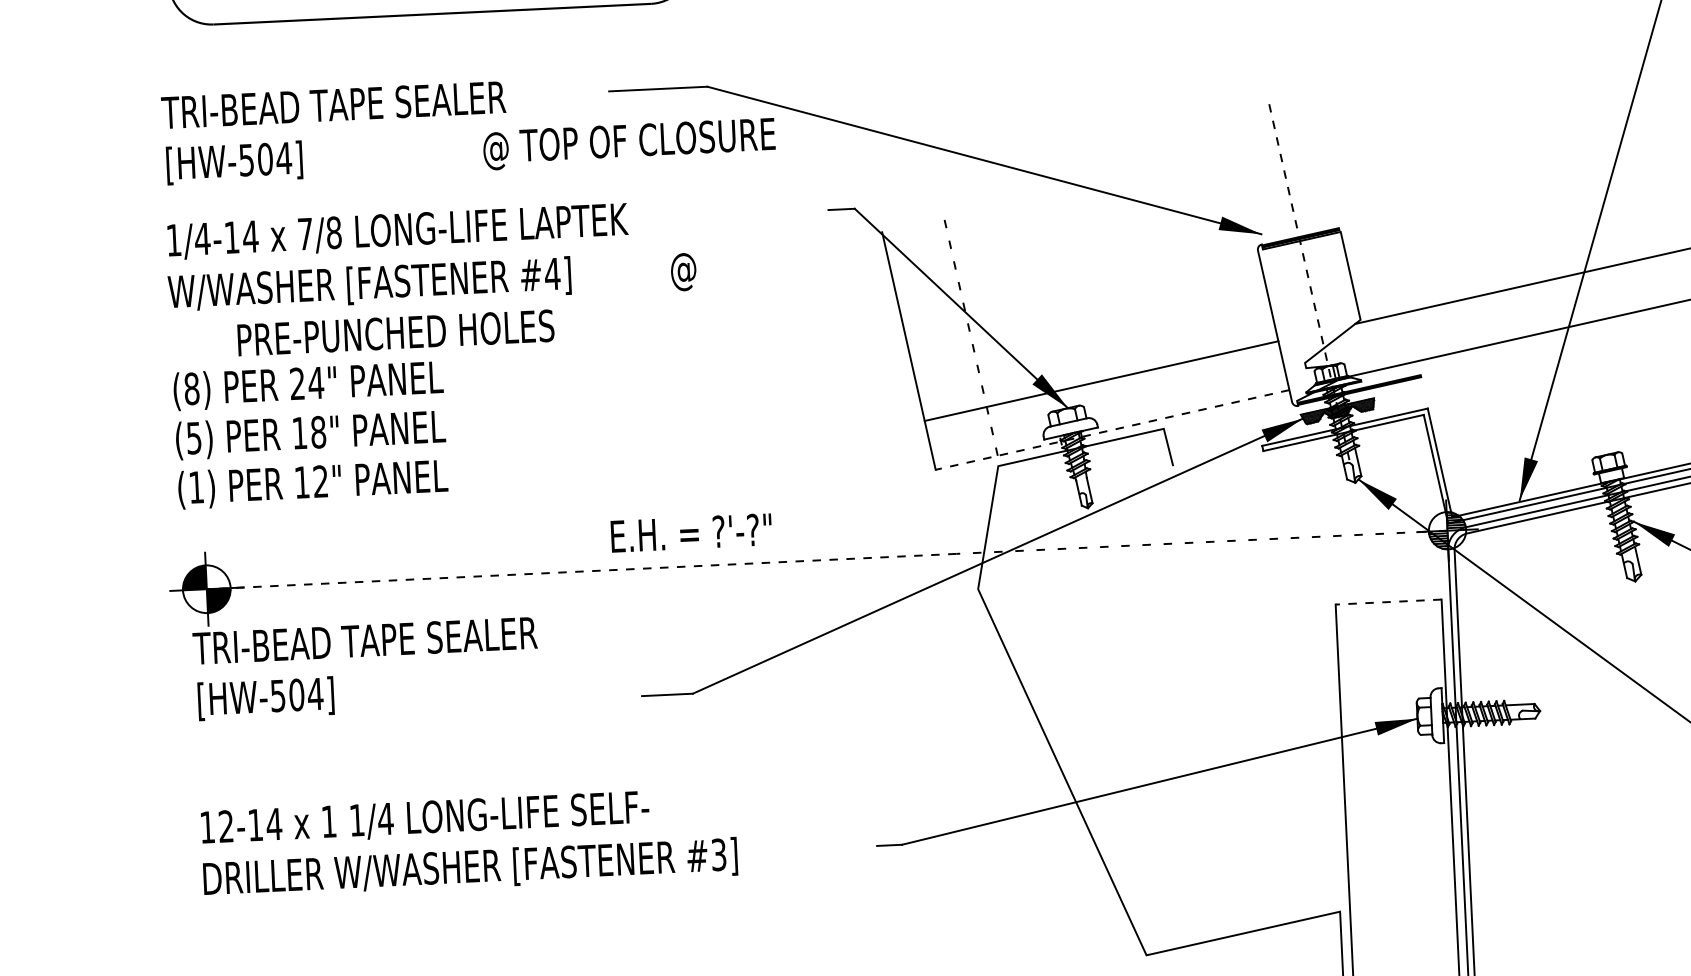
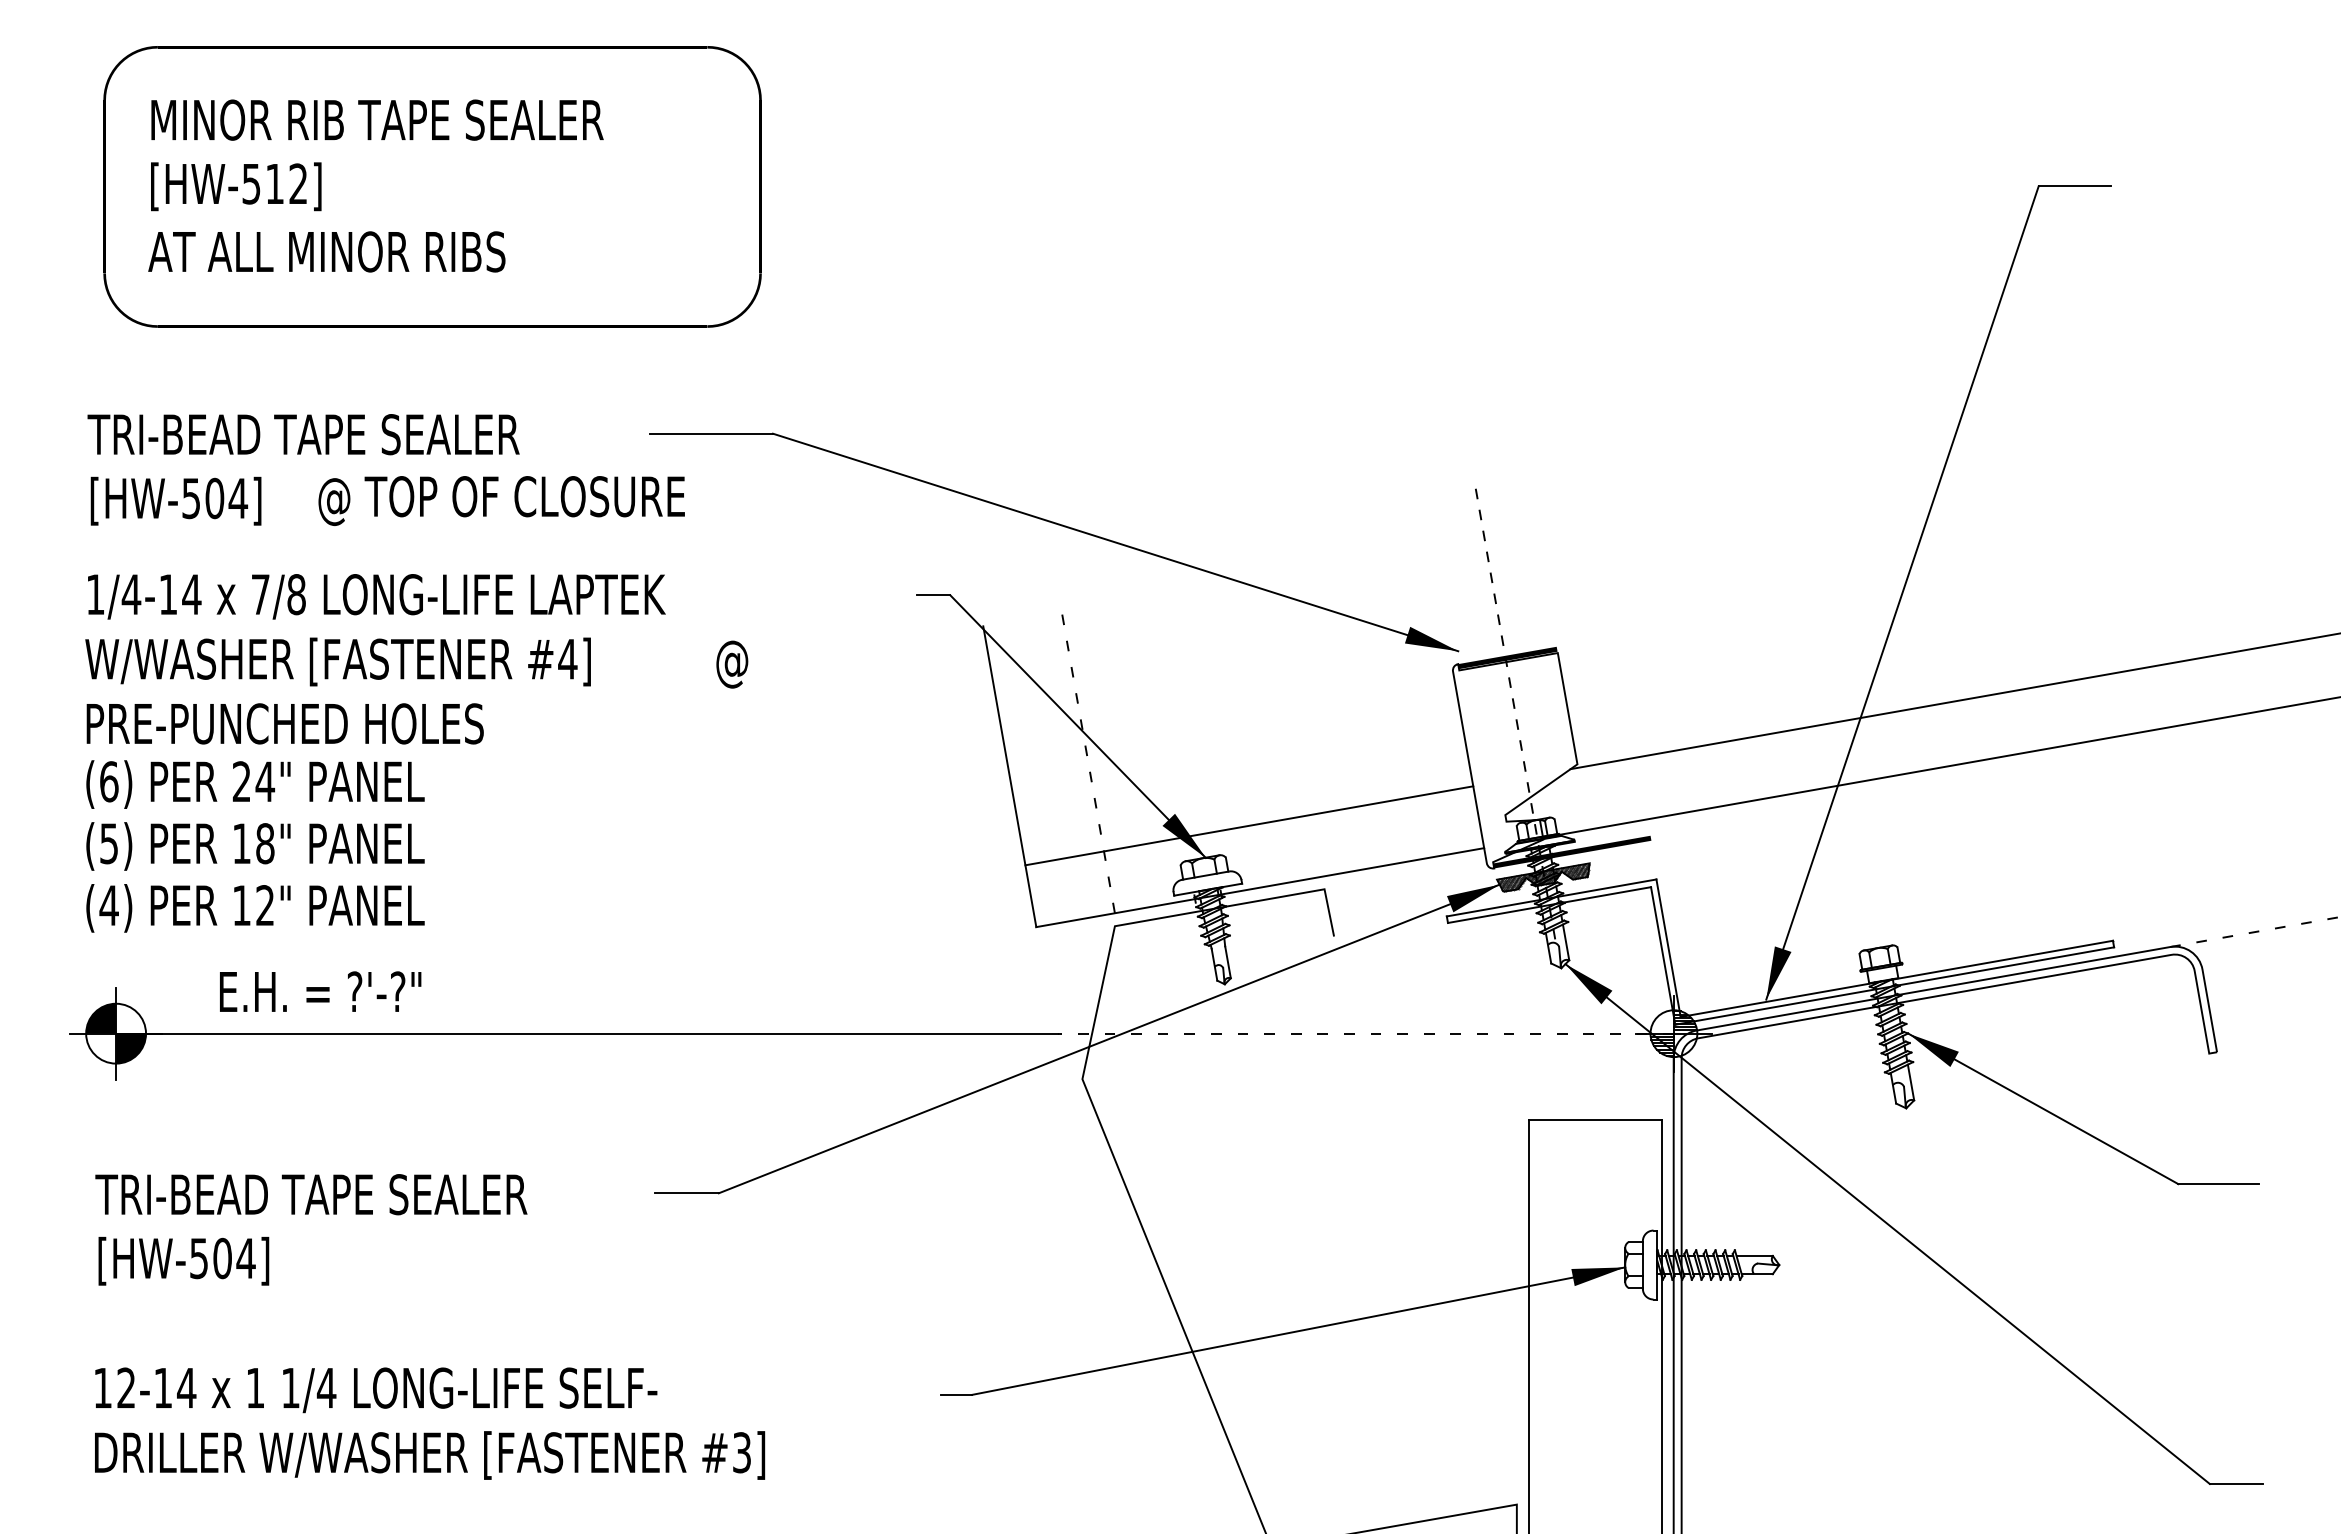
text: (629, 143) -> (501, 500), moved
text: (395, 332) -> (284, 723), moved
text: (192, 388) -> (109, 781), (8) -> (6)
line: (1111, 429) -> (1259, 887), dashed -> solid
text: (195, 487) -> (108, 905), (1) -> (4)
text: (691, 532) -> (320, 991), moved
line: (581, 571) -> (586, 1033), dashed -> solid
line: (1388, 602) -> (1595, 1119), dashed -> solid
text: (366, 668) -> (311, 1229), moved
text: (469, 843) -> (430, 1423), moved

